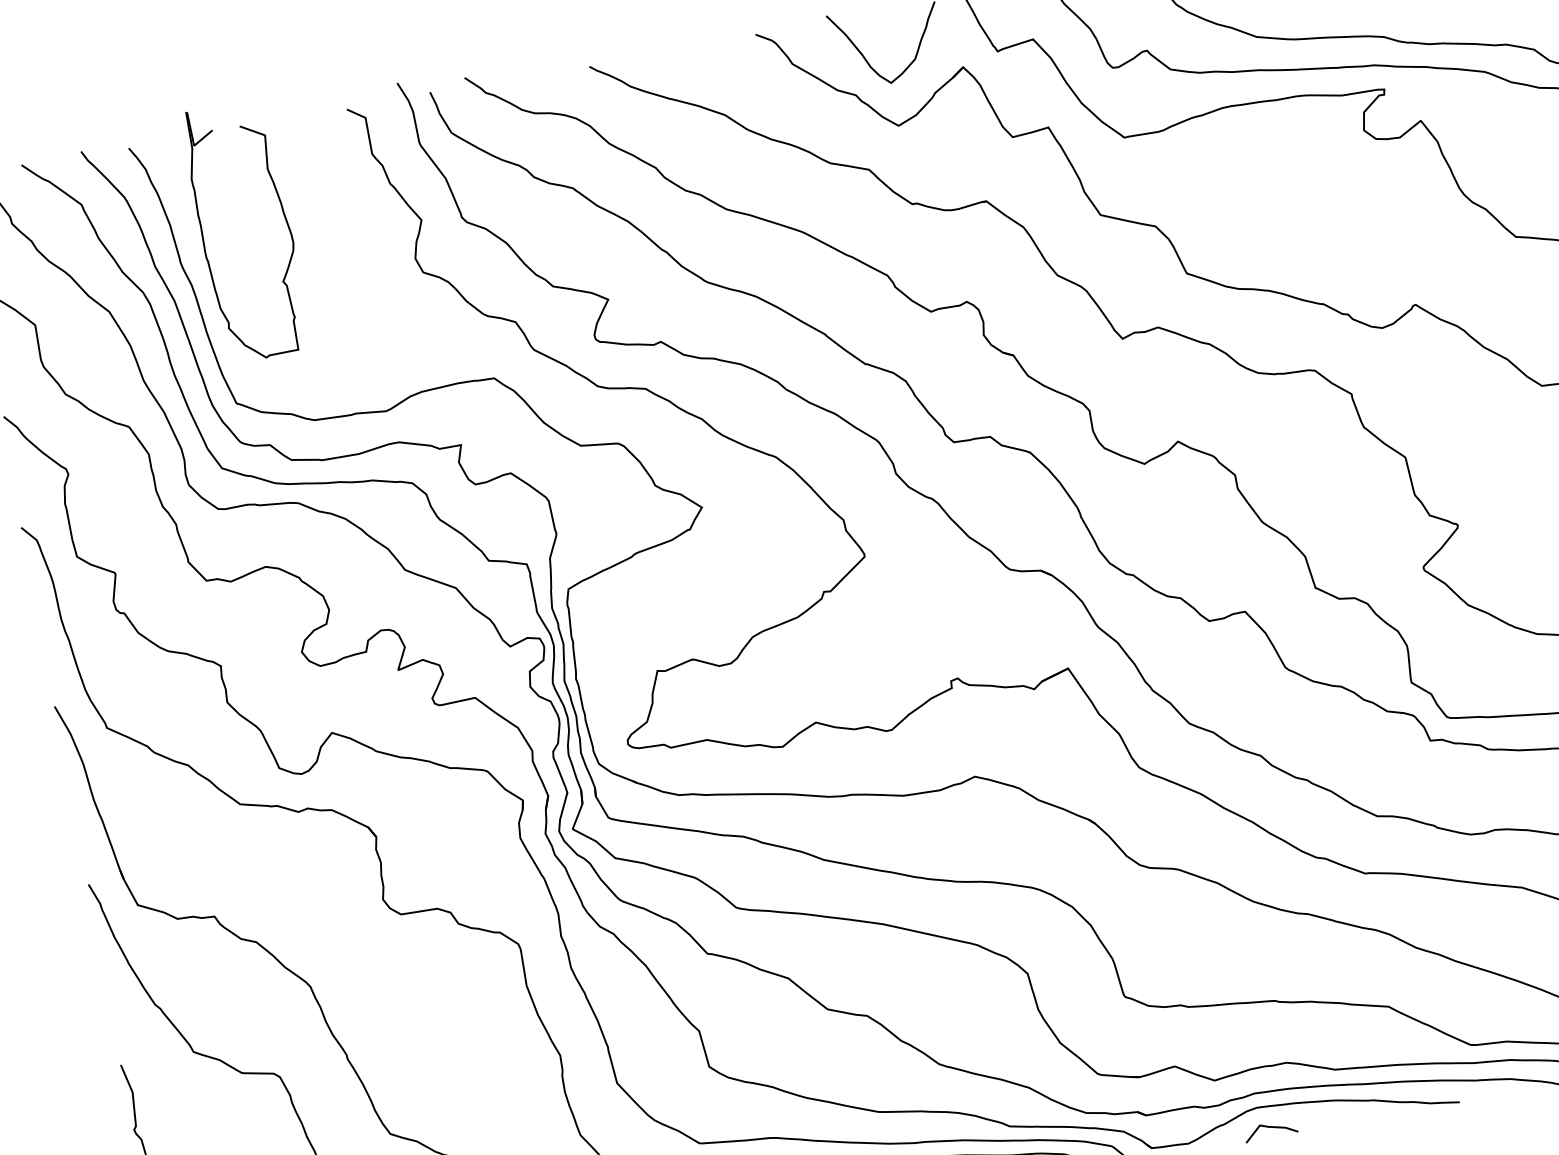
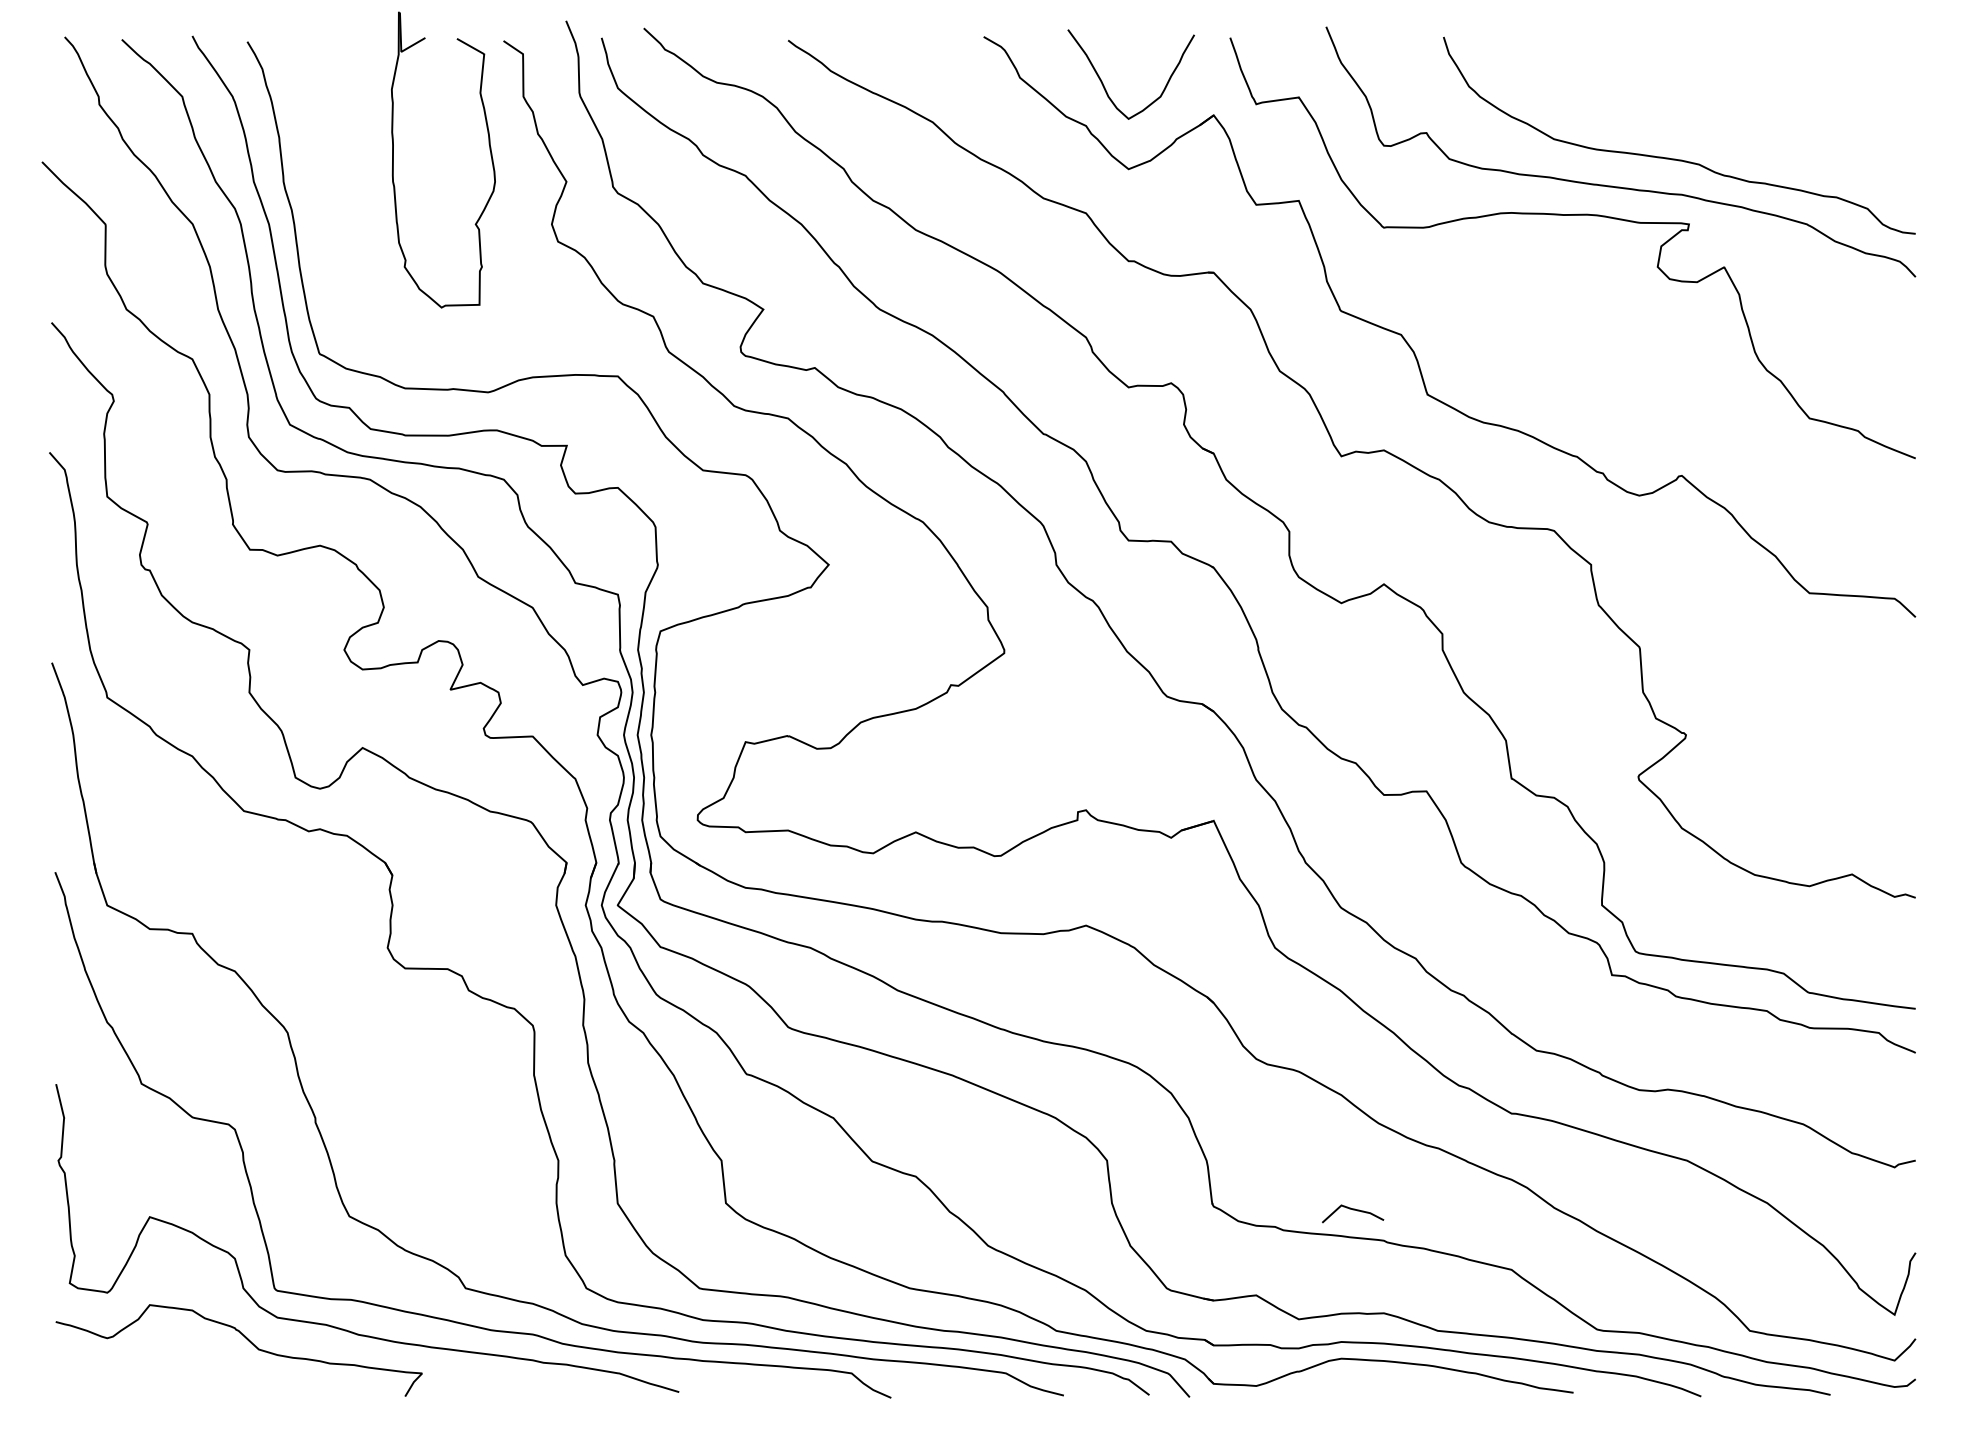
part: (283, 216) -> (489, 150), moved
line: (1271, 1127) -> (1353, 1210), moved

